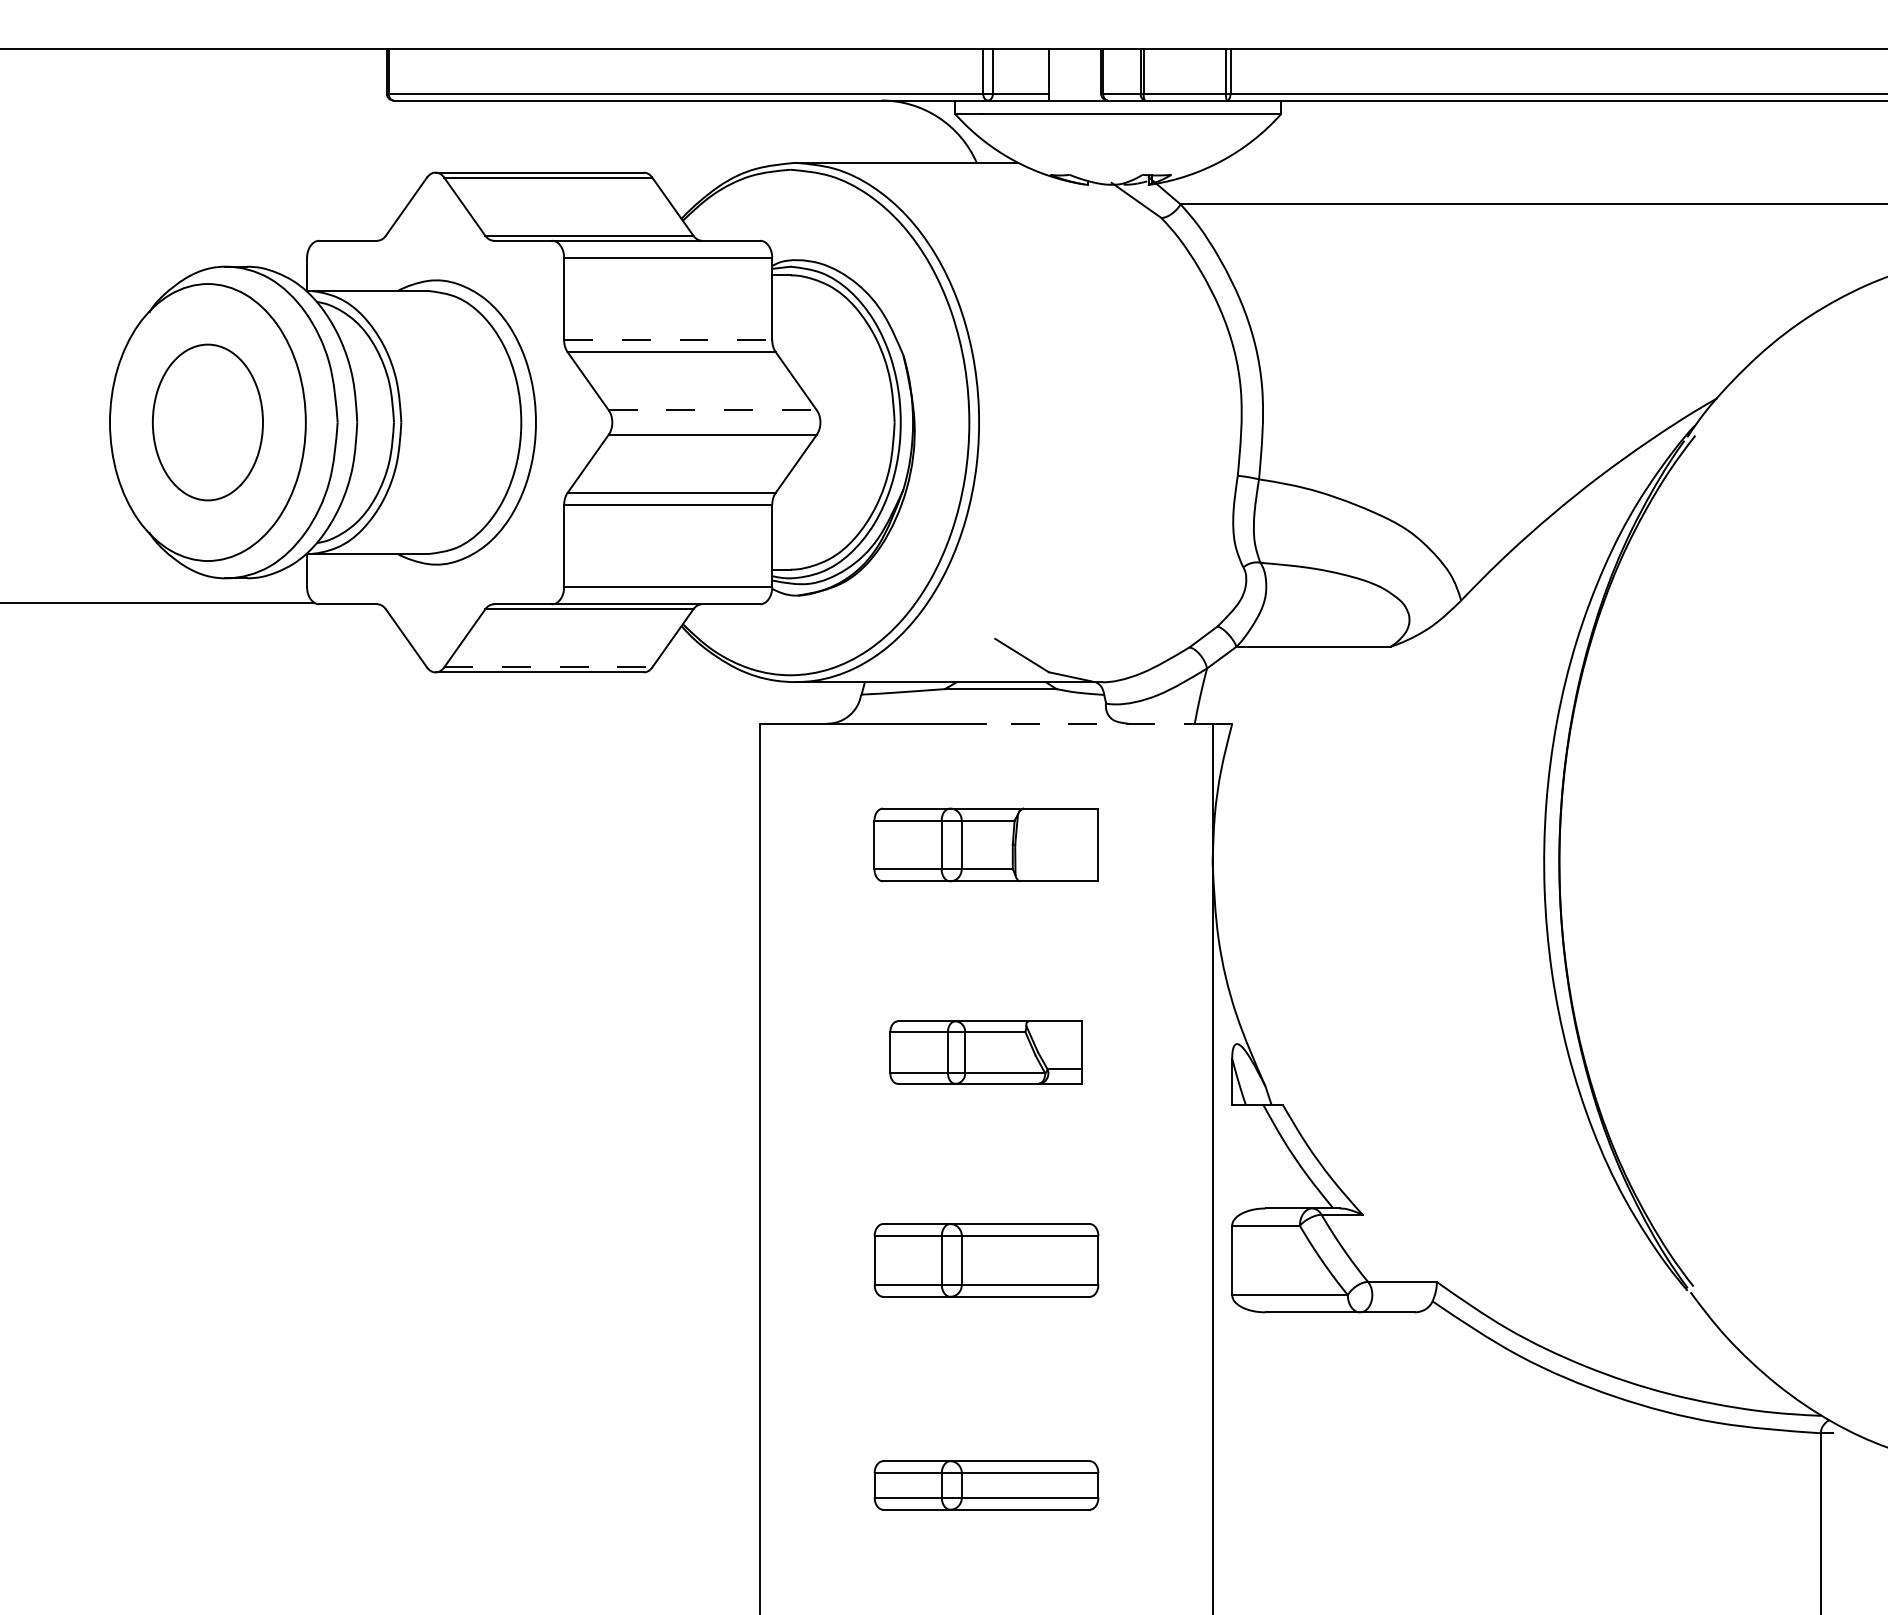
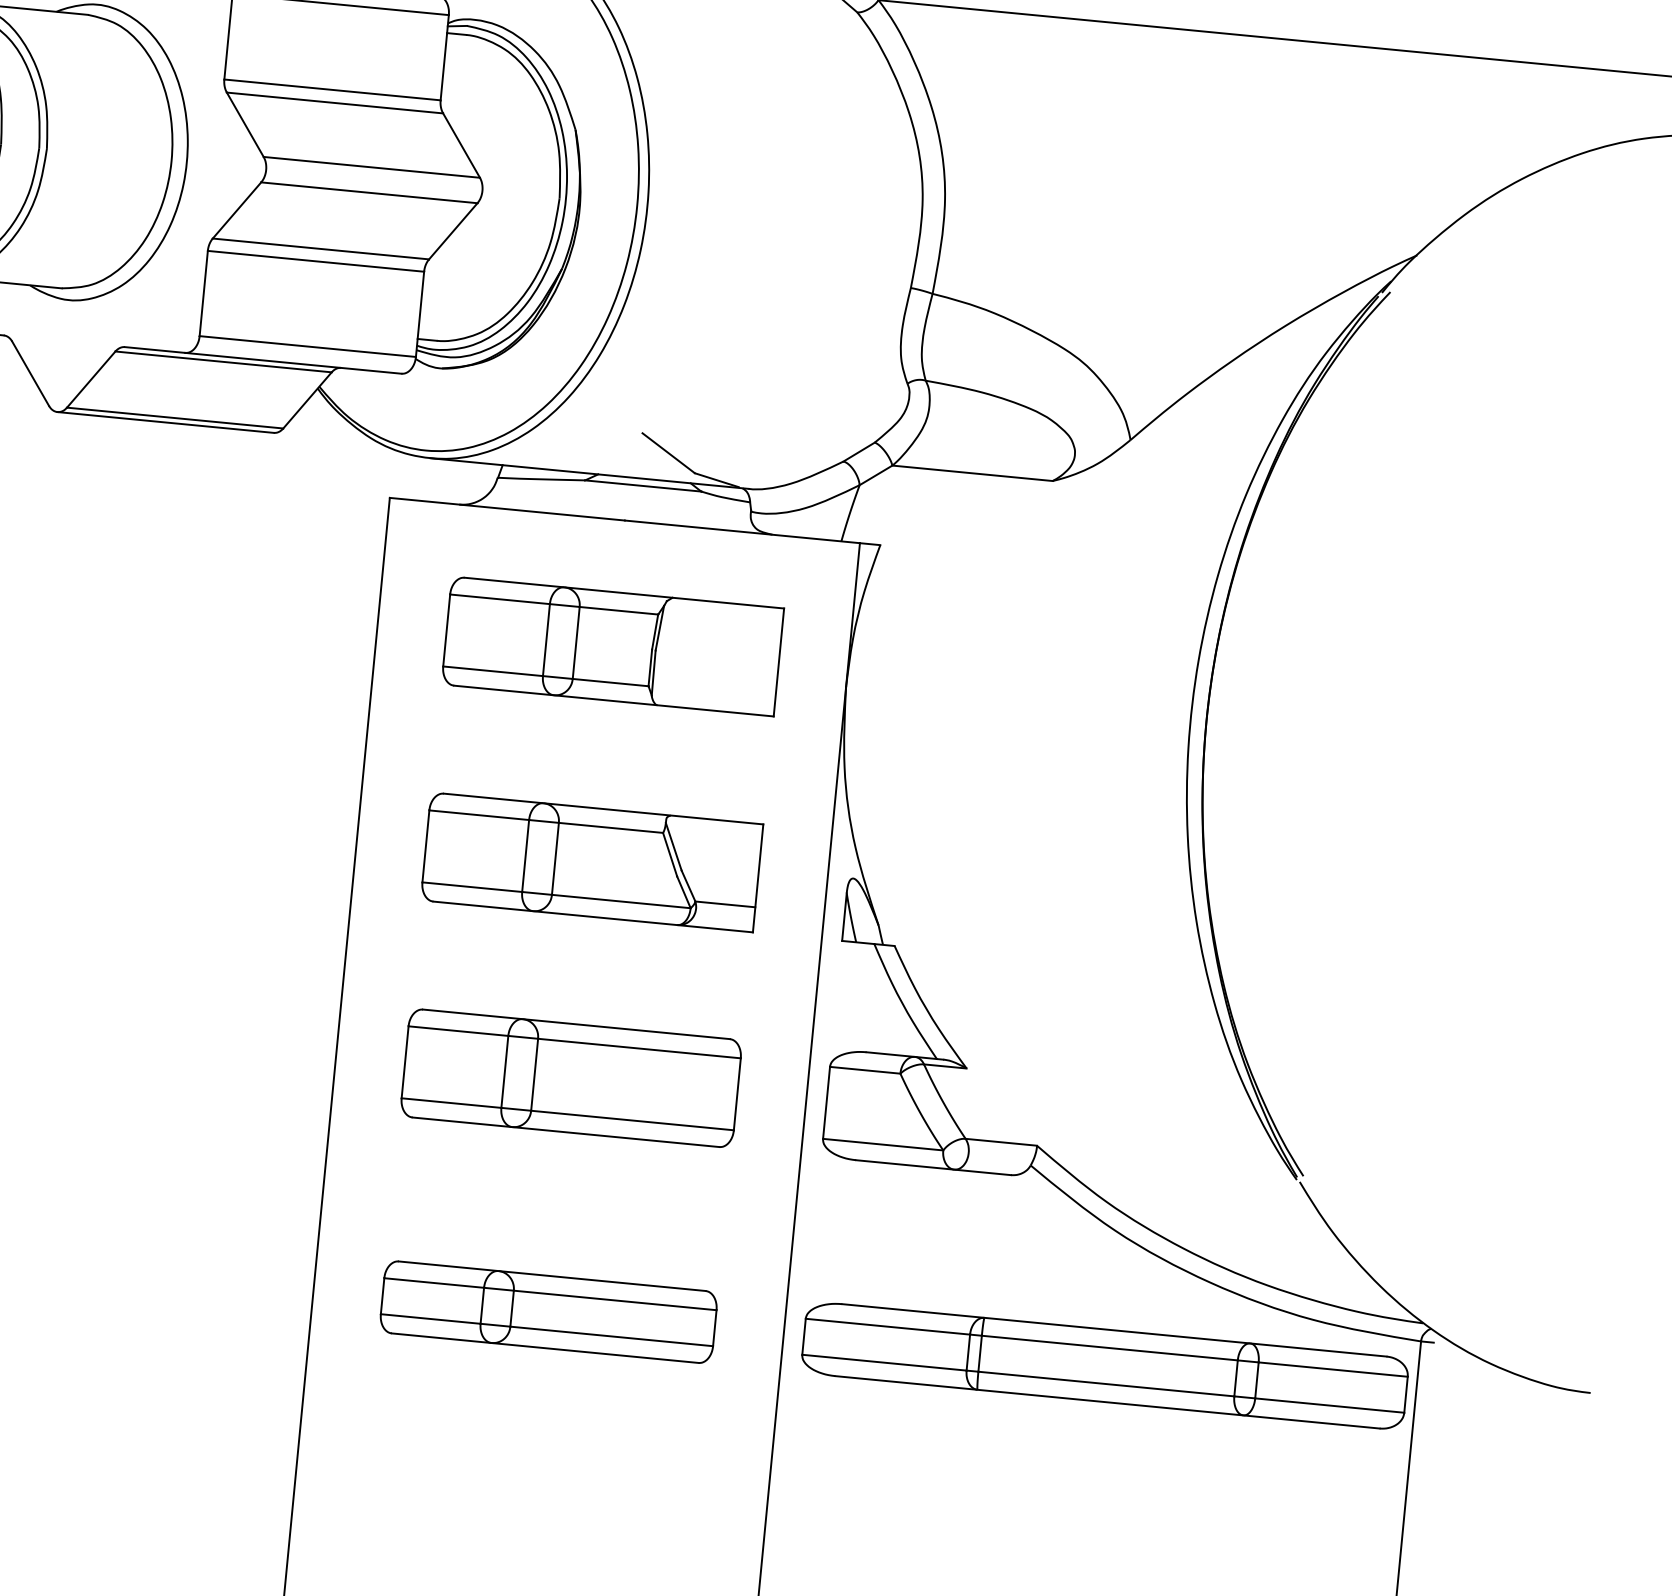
line: (668, 340) -> (332, 90), dashed -> solid
line: (713, 410) -> (372, 167), dashed -> solid
line: (548, 667) -> (175, 418), dashed -> solid
line: (1099, 723) -> (742, 531), dashed -> solid
part: (985, 844) -> (611, 645), size x1.43
part: (985, 1052) -> (590, 862), size x1.67
part: (986, 1260) -> (571, 1078), size x1.43
part: (986, 1485) -> (548, 1312), size x1.43
part: (1521, 1485) -> (1104, 1365), added

